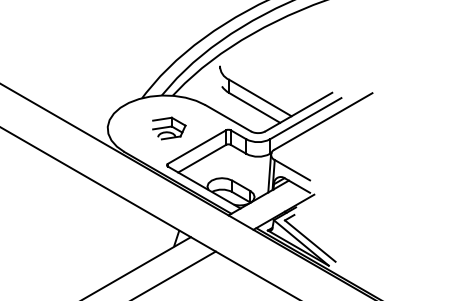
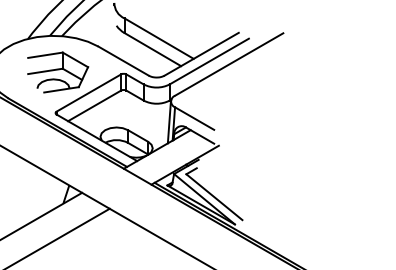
part: (169, 128) -> (58, 72), size x1.67

